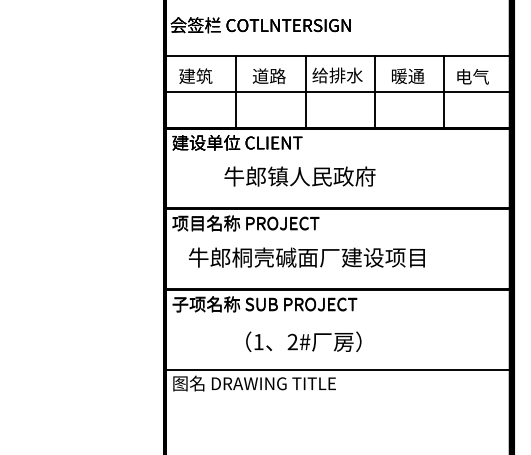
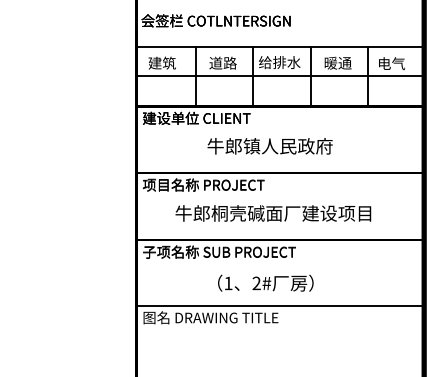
text: (299, 176) -> (269, 146), moved
text: (306, 257) -> (273, 213), moved
text: (303, 341) -> (265, 282), moved

